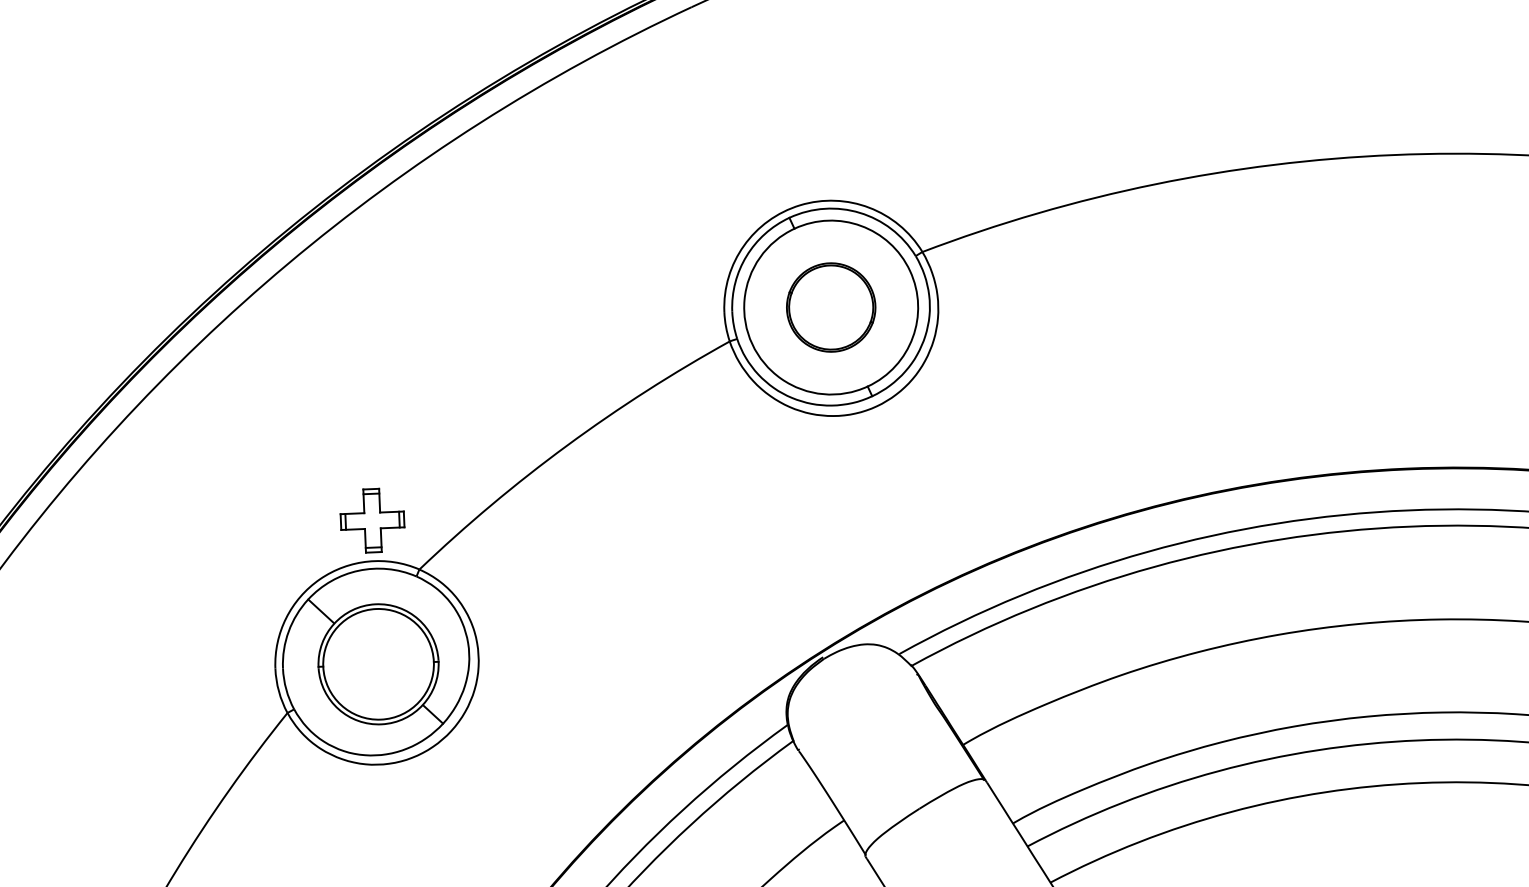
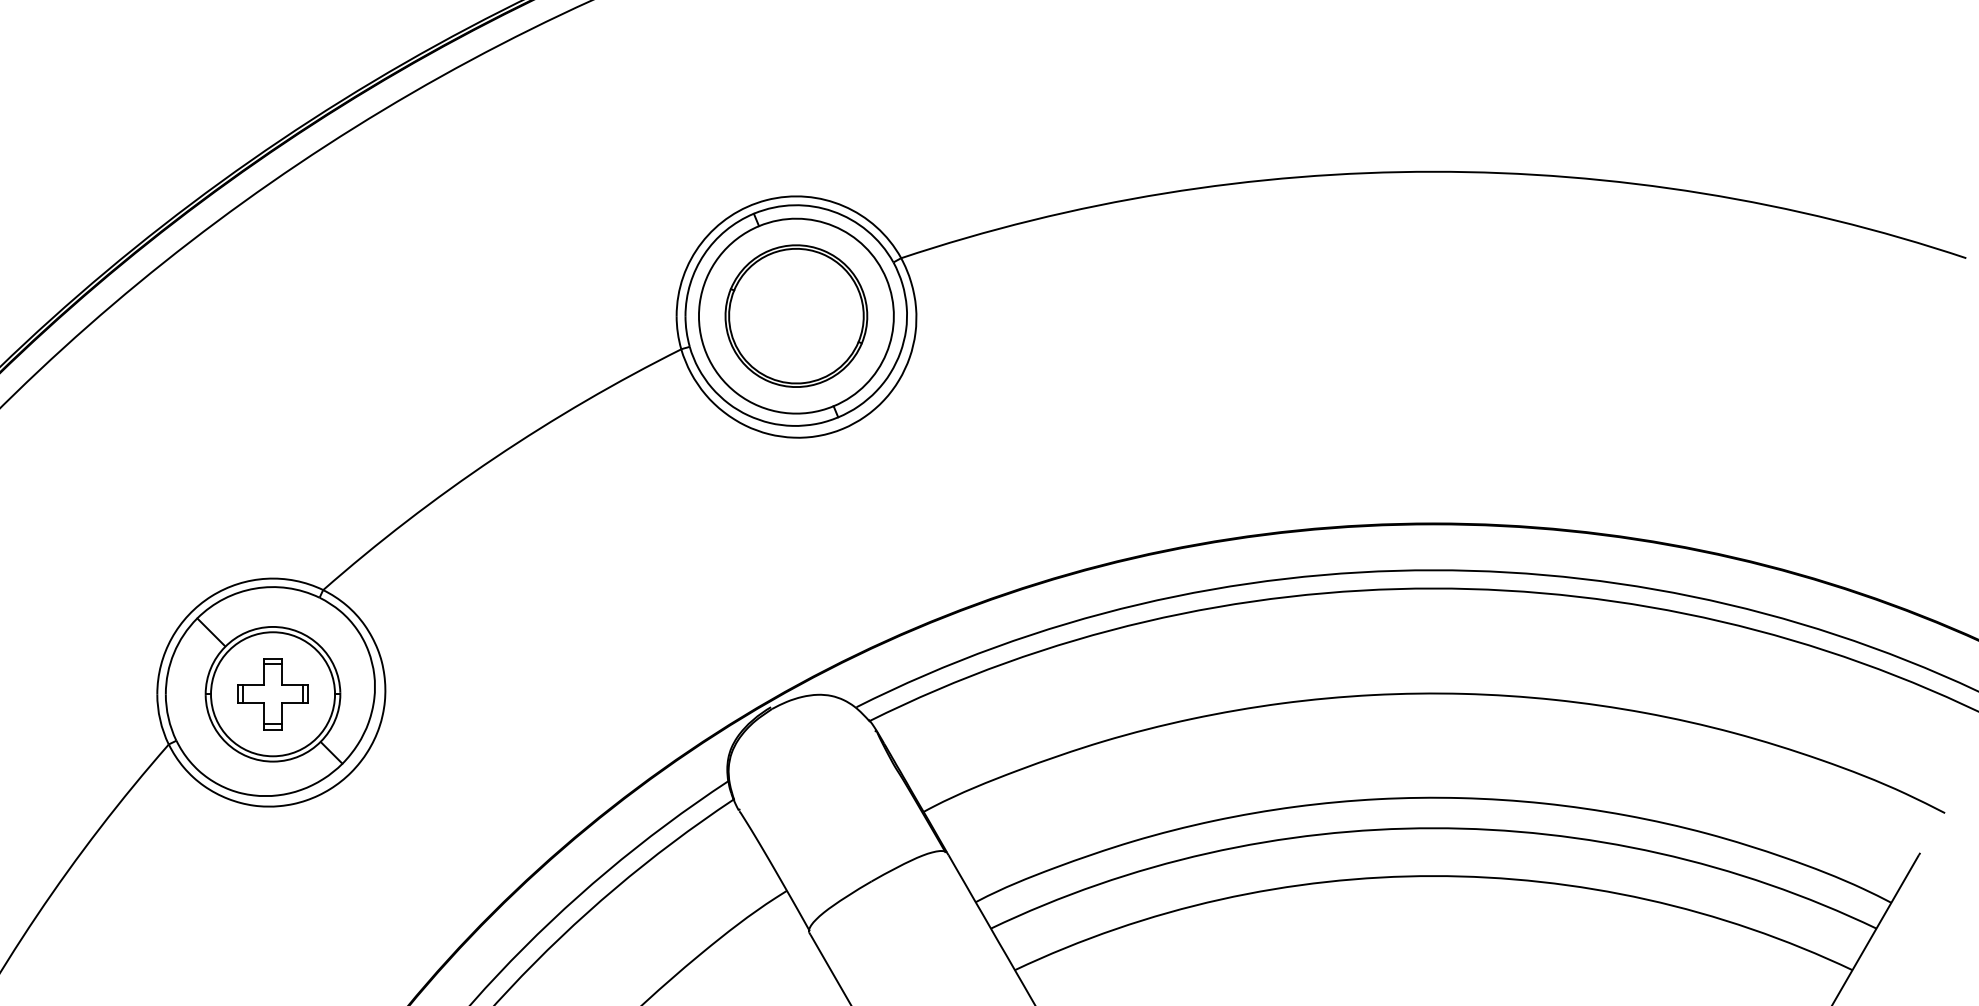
part: (831, 306) -> (796, 315), size x1.43
part: (372, 520) -> (272, 694), moved

